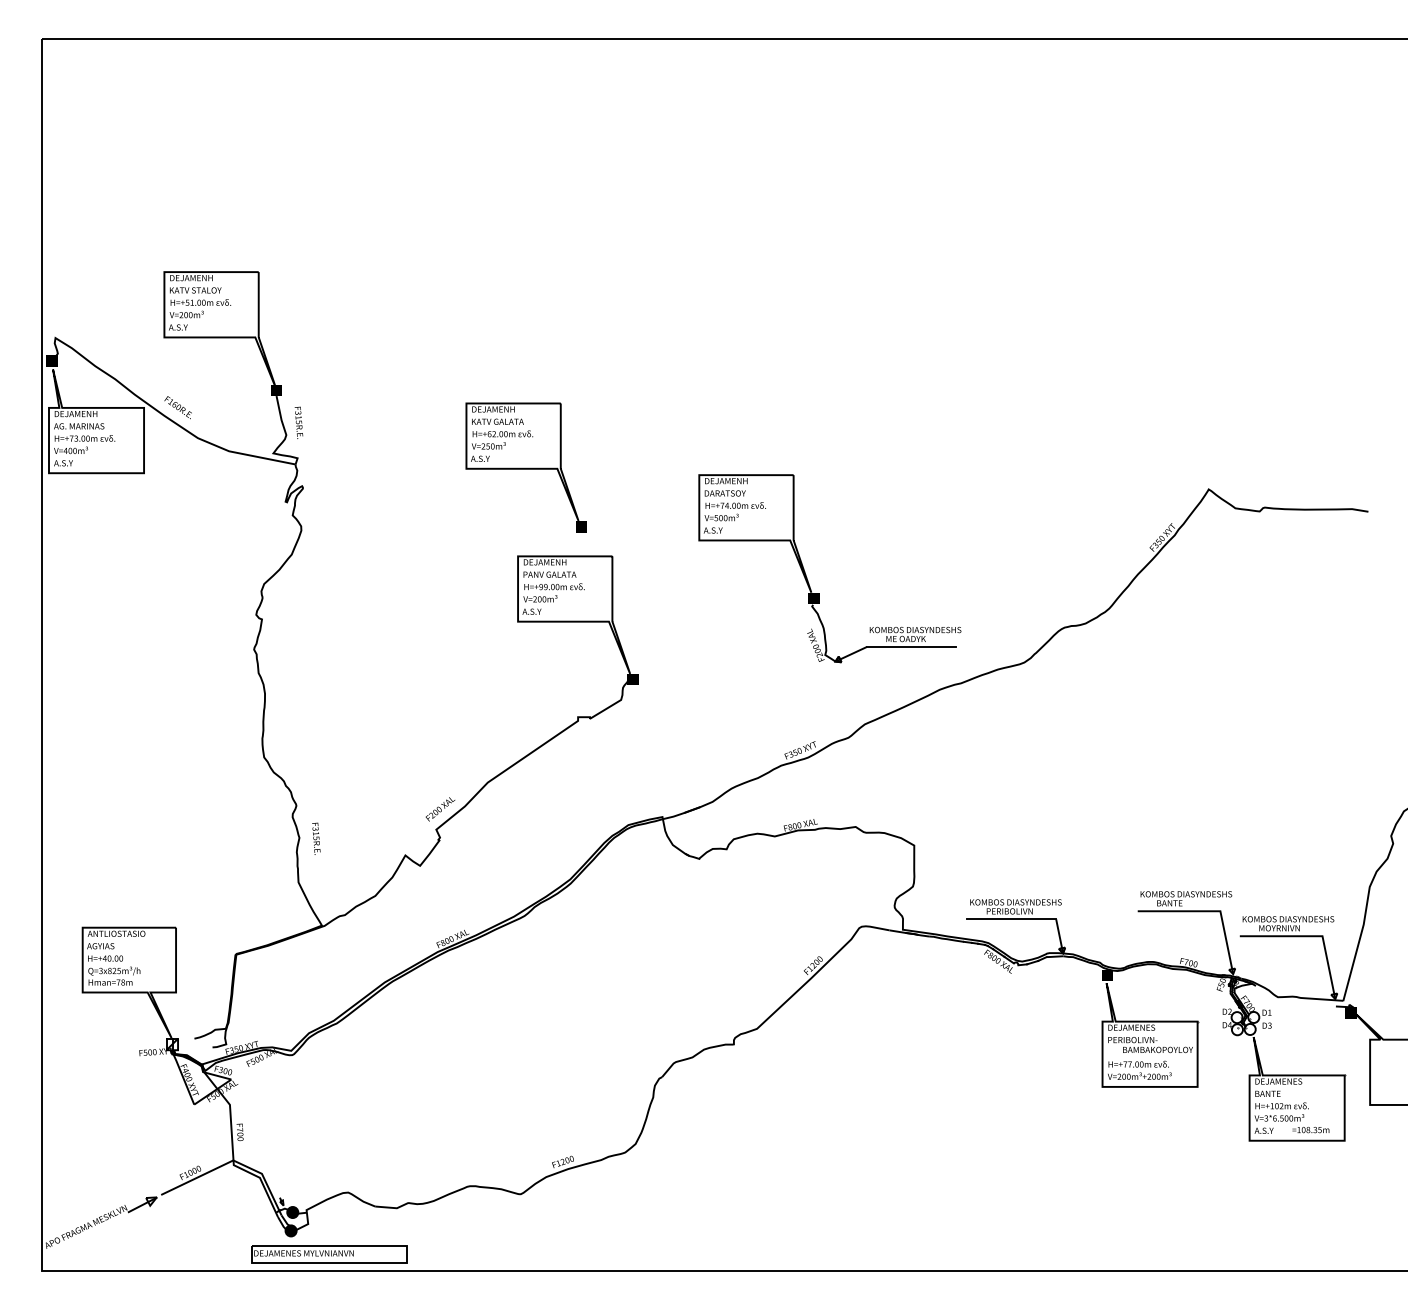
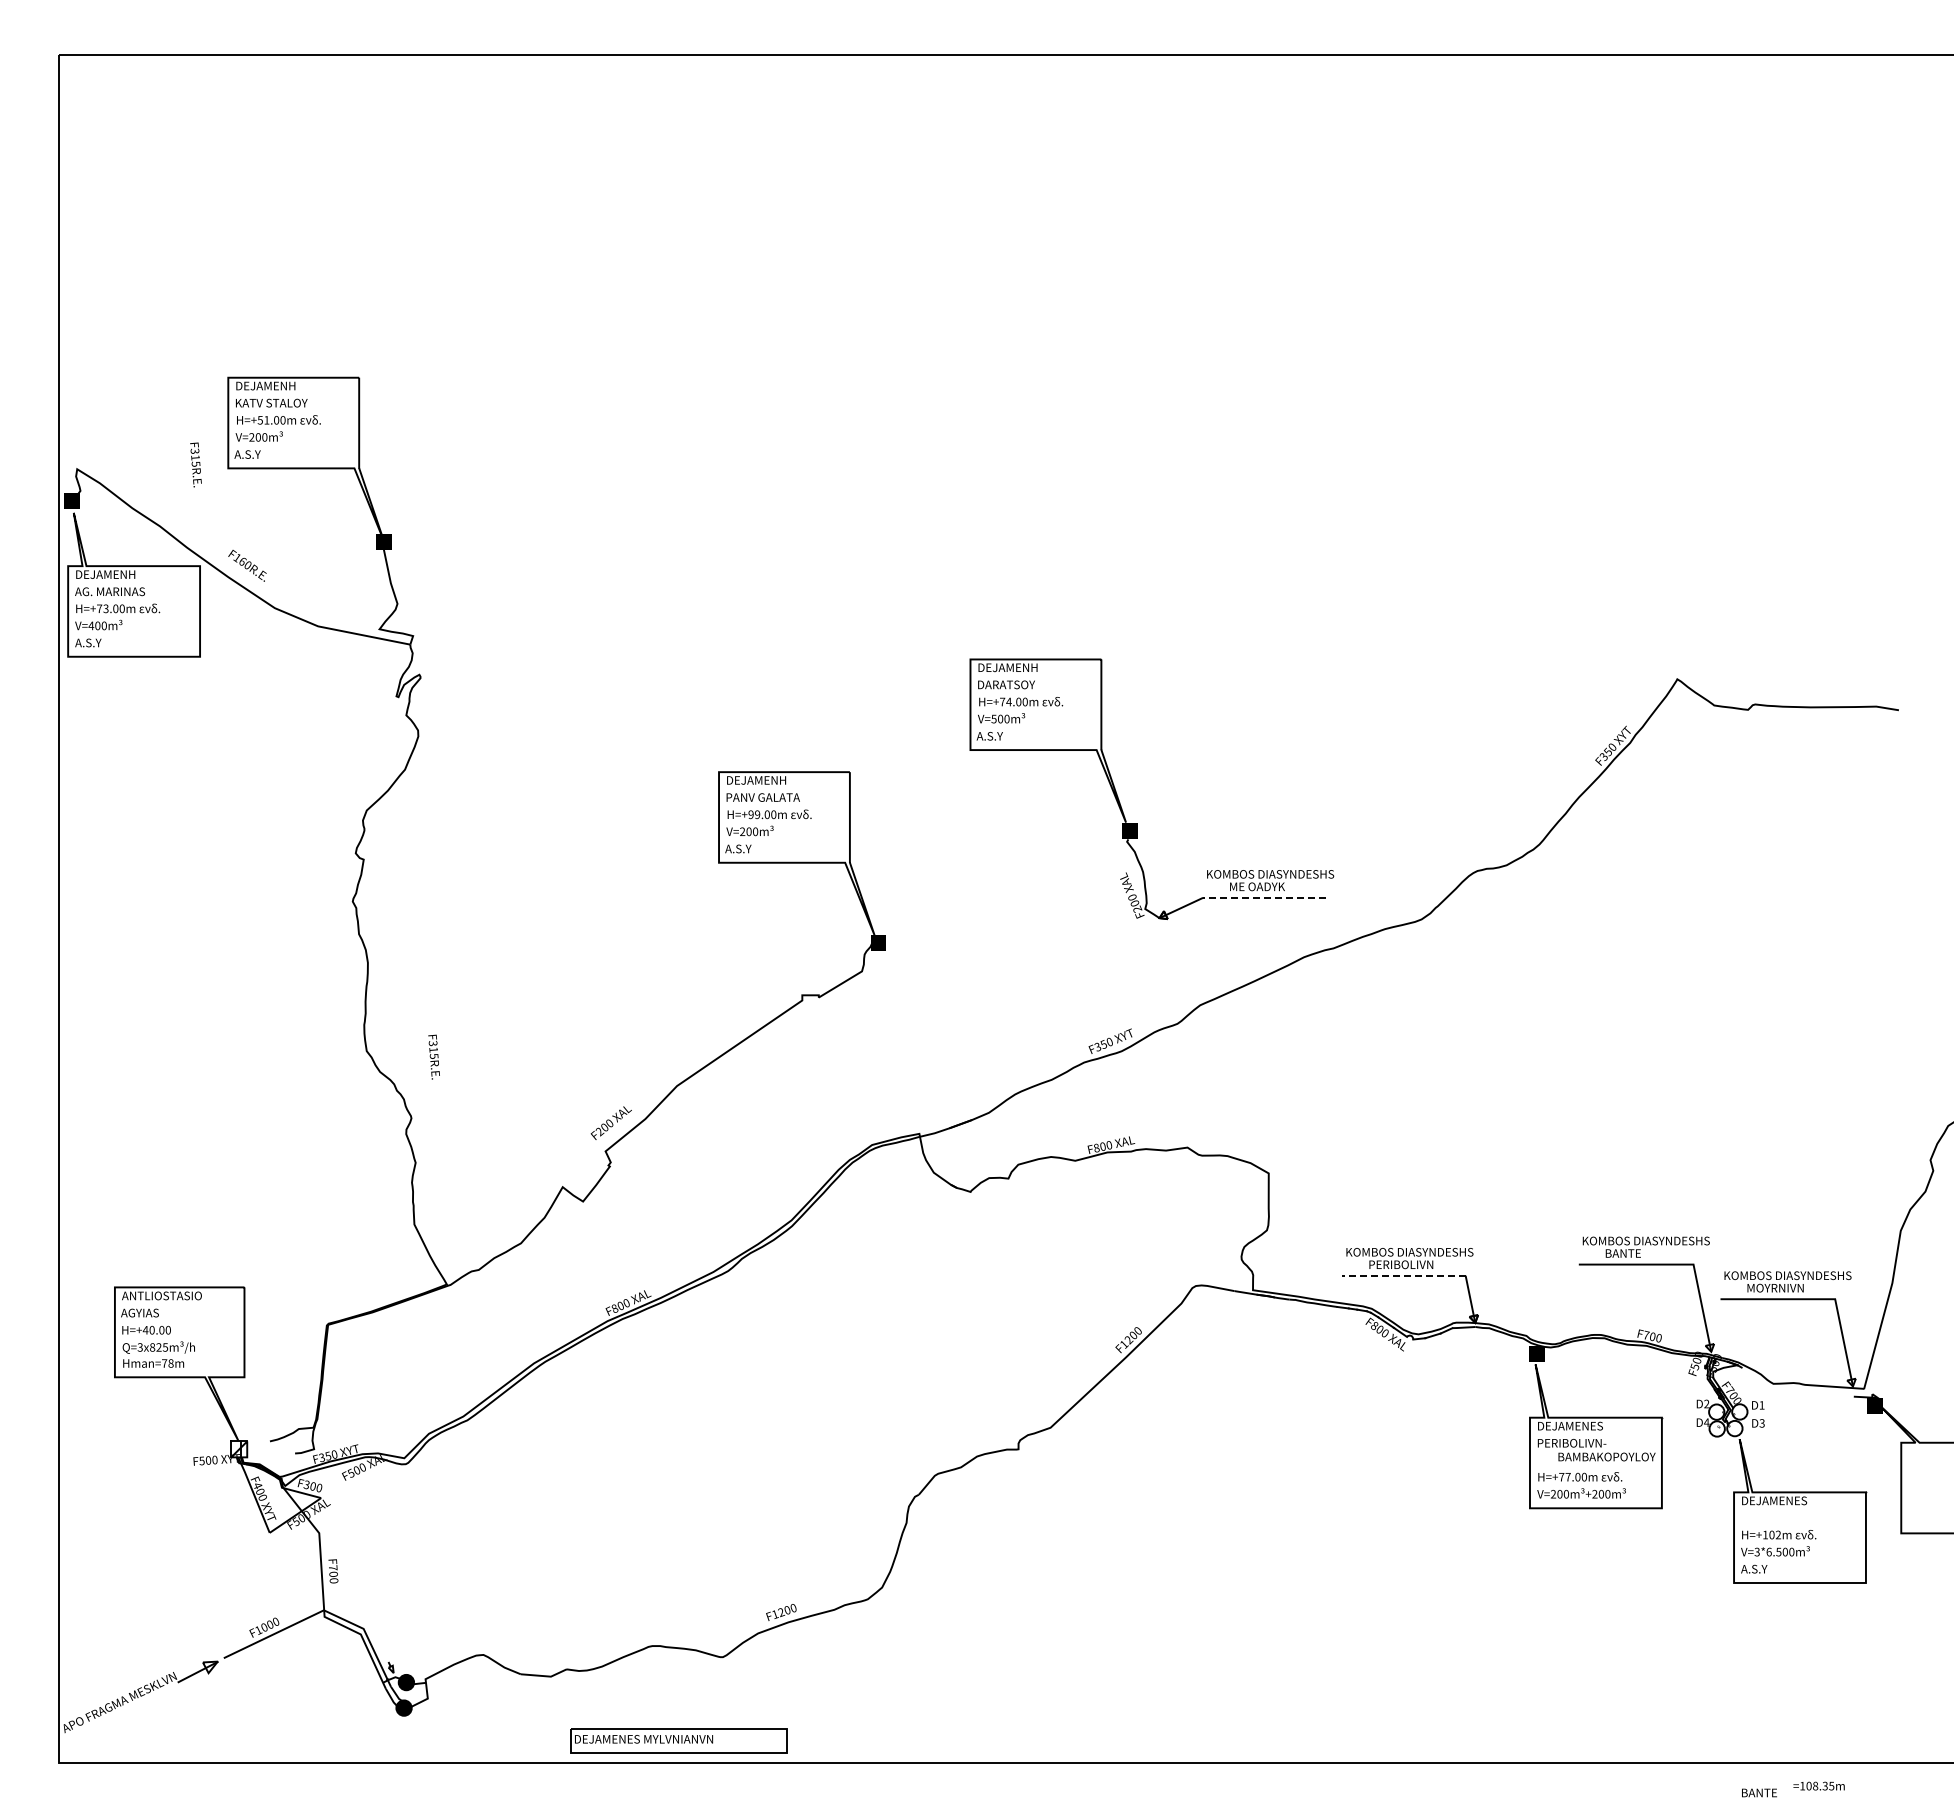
text: (298, 422) -> (195, 464), moved
part: (526, 467) -> (730, 648), removed
line: (911, 646) -> (1264, 897), solid -> dashed
text: (315, 838) -> (433, 1056), moved
line: (1012, 919) -> (1404, 1275), solid -> dashed
text: (1267, 1093) -> (1759, 1792), moved
text: (1310, 1129) -> (1818, 1785), moved
part: (328, 1254) -> (678, 1740), moved

